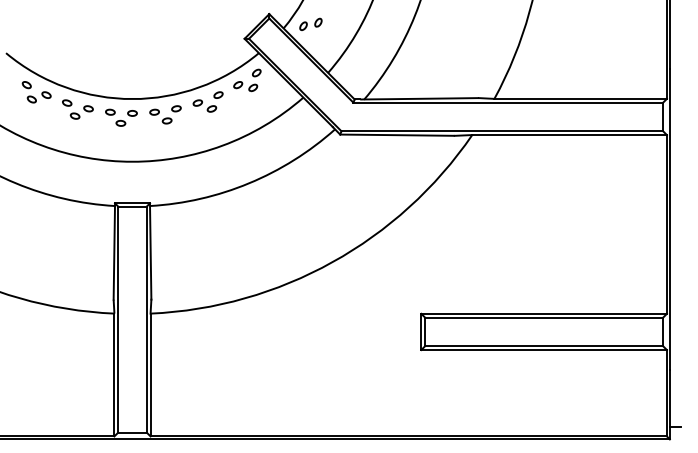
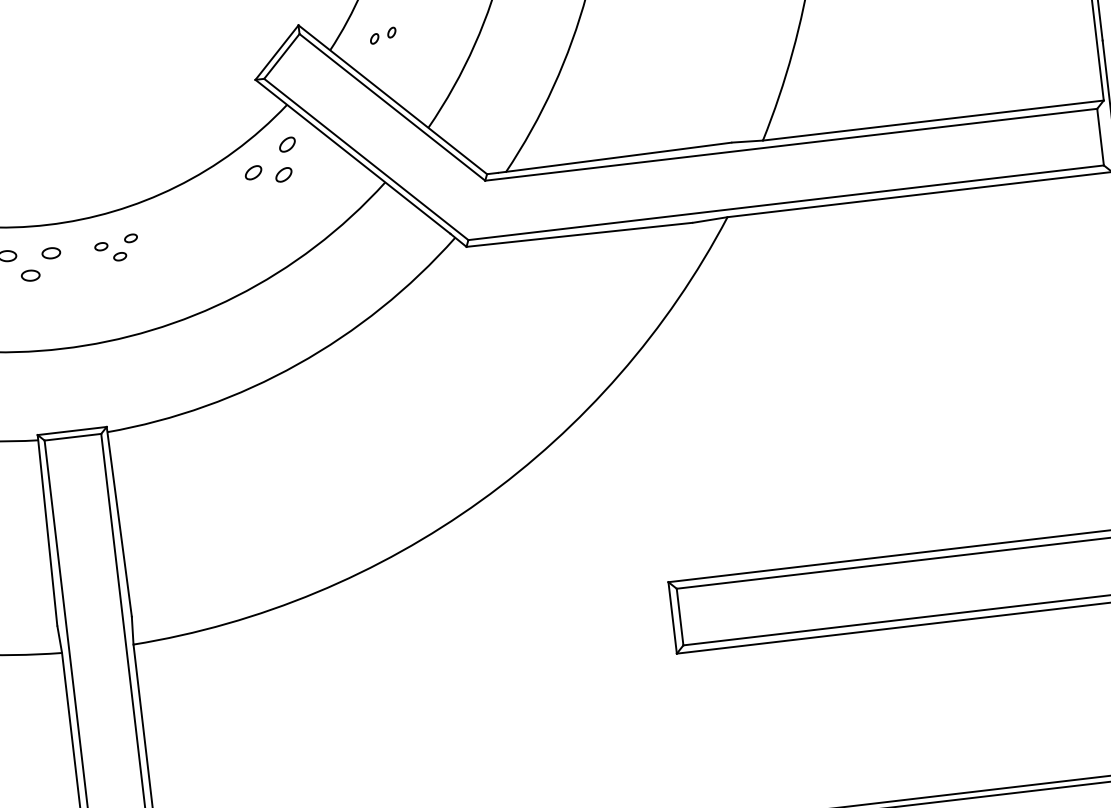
part: (310, 23) -> (382, 34), size x0.6
part: (207, 101) -> (196, 212), removed
part: (165, 114) -> (116, 247), size x0.7

